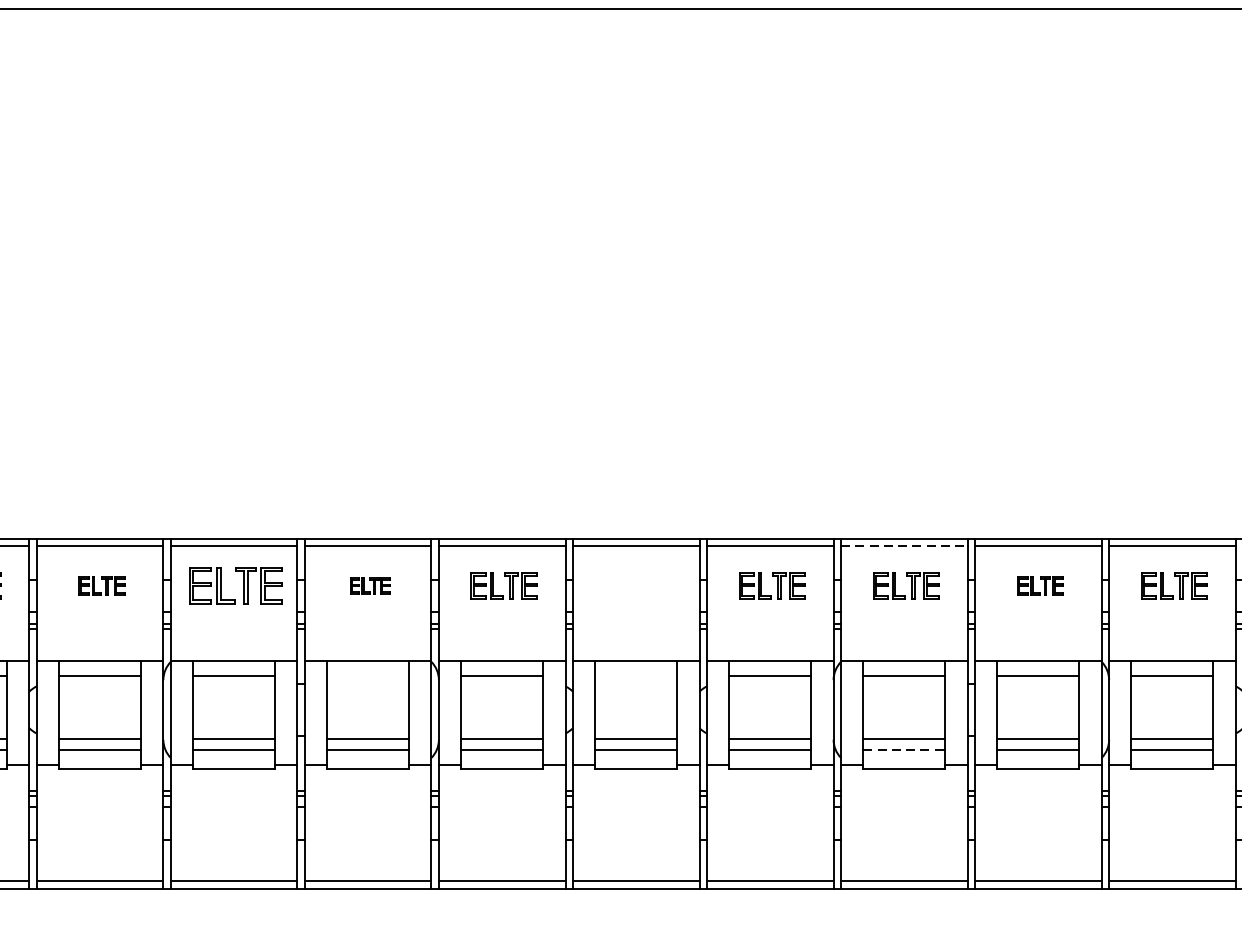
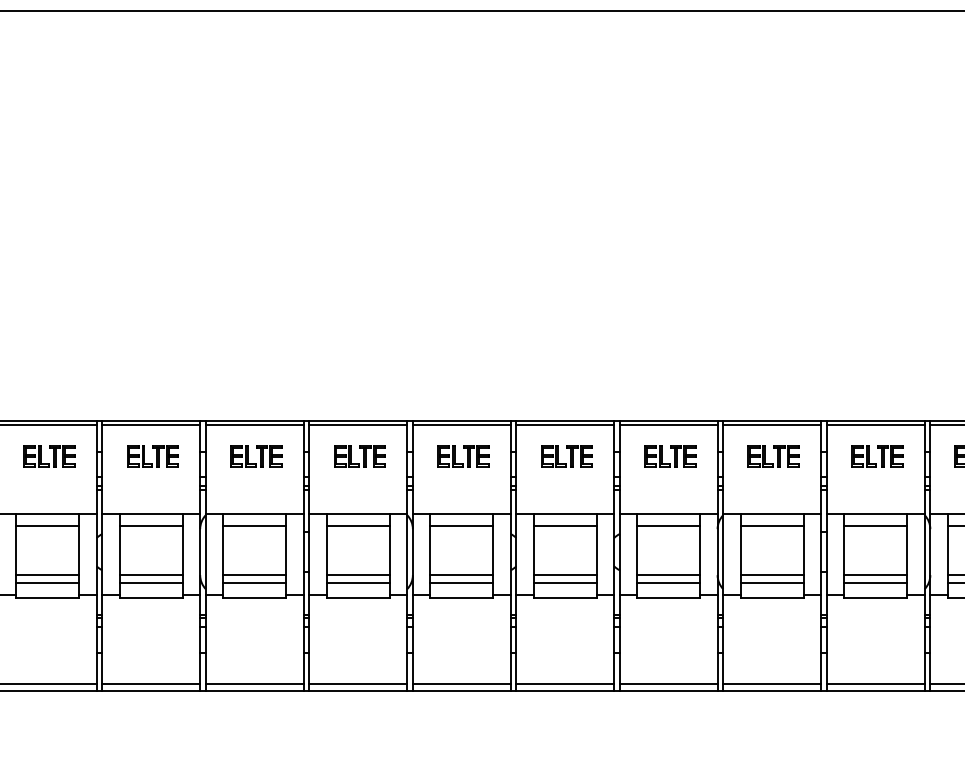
line: (904, 545) -> (772, 425), dashed -> solid
part: (101, 585) -> (152, 456), size x1.43
part: (236, 585) -> (256, 456), size x0.71
part: (369, 585) -> (359, 456), size x1.67
part: (637, 585) -> (566, 456), added
part: (1040, 585) -> (877, 456), size x1.43
line: (367, 675) -> (357, 525), added
line: (635, 675) -> (564, 525), added
line: (904, 750) -> (772, 583), dashed -> solid

